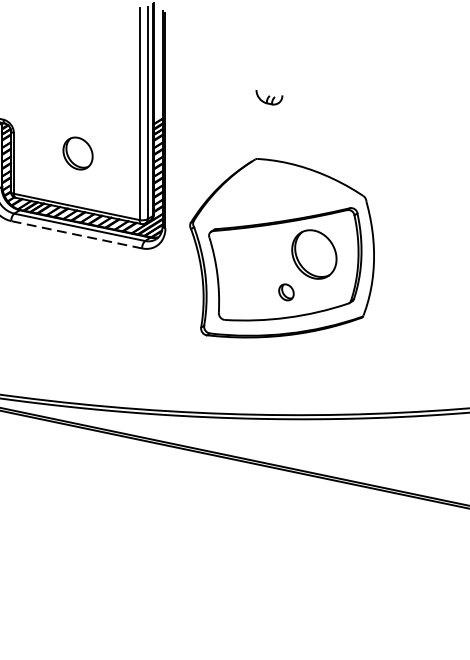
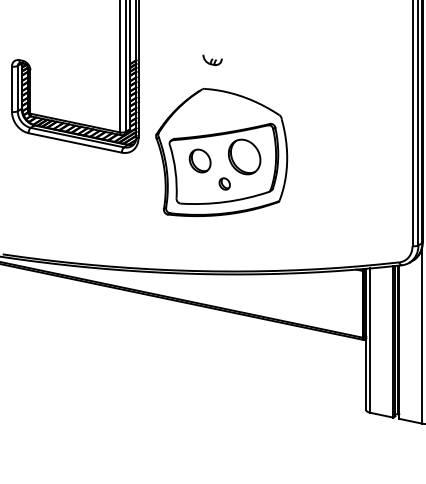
part: (269, 98) -> (212, 60), moved
part: (77, 152) -> (199, 160), moved
line: (77, 234) -> (75, 142), dashed -> solid

